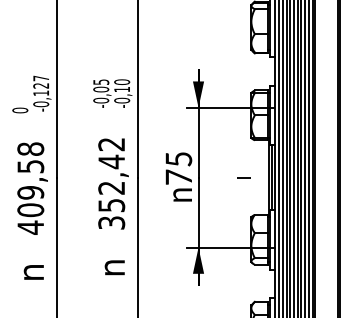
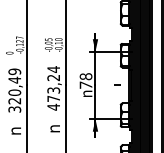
text: (177, 159) -> (85, 76), 75 -> 78
text: (111, 183) -> (53, 88), 352,42 -> 473,24
text: (30, 188) -> (14, 90), 409,58 -> 320,49

